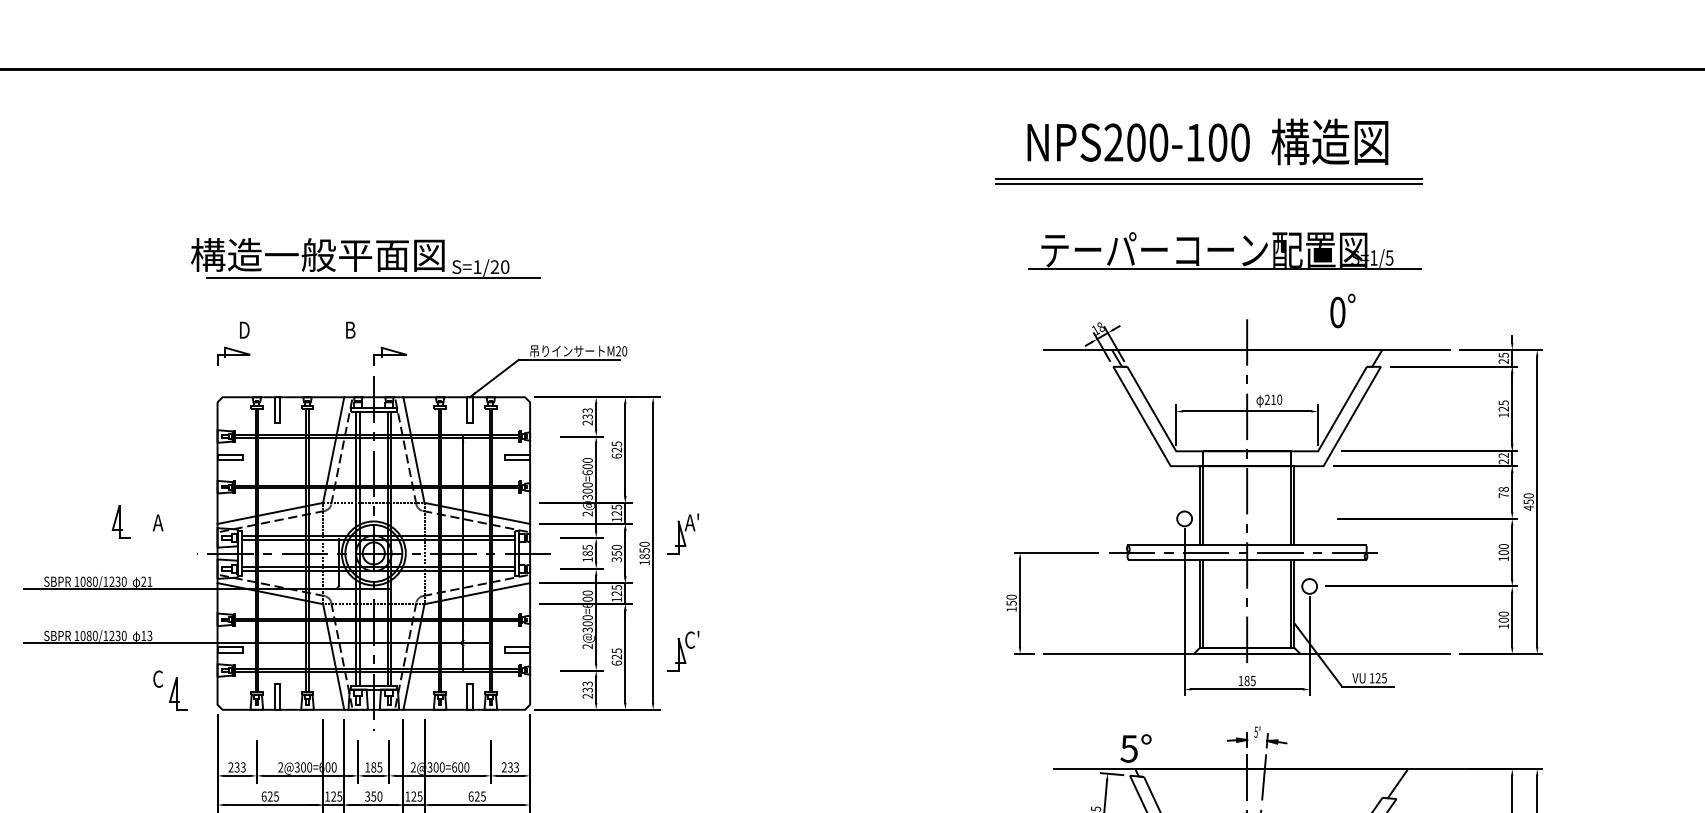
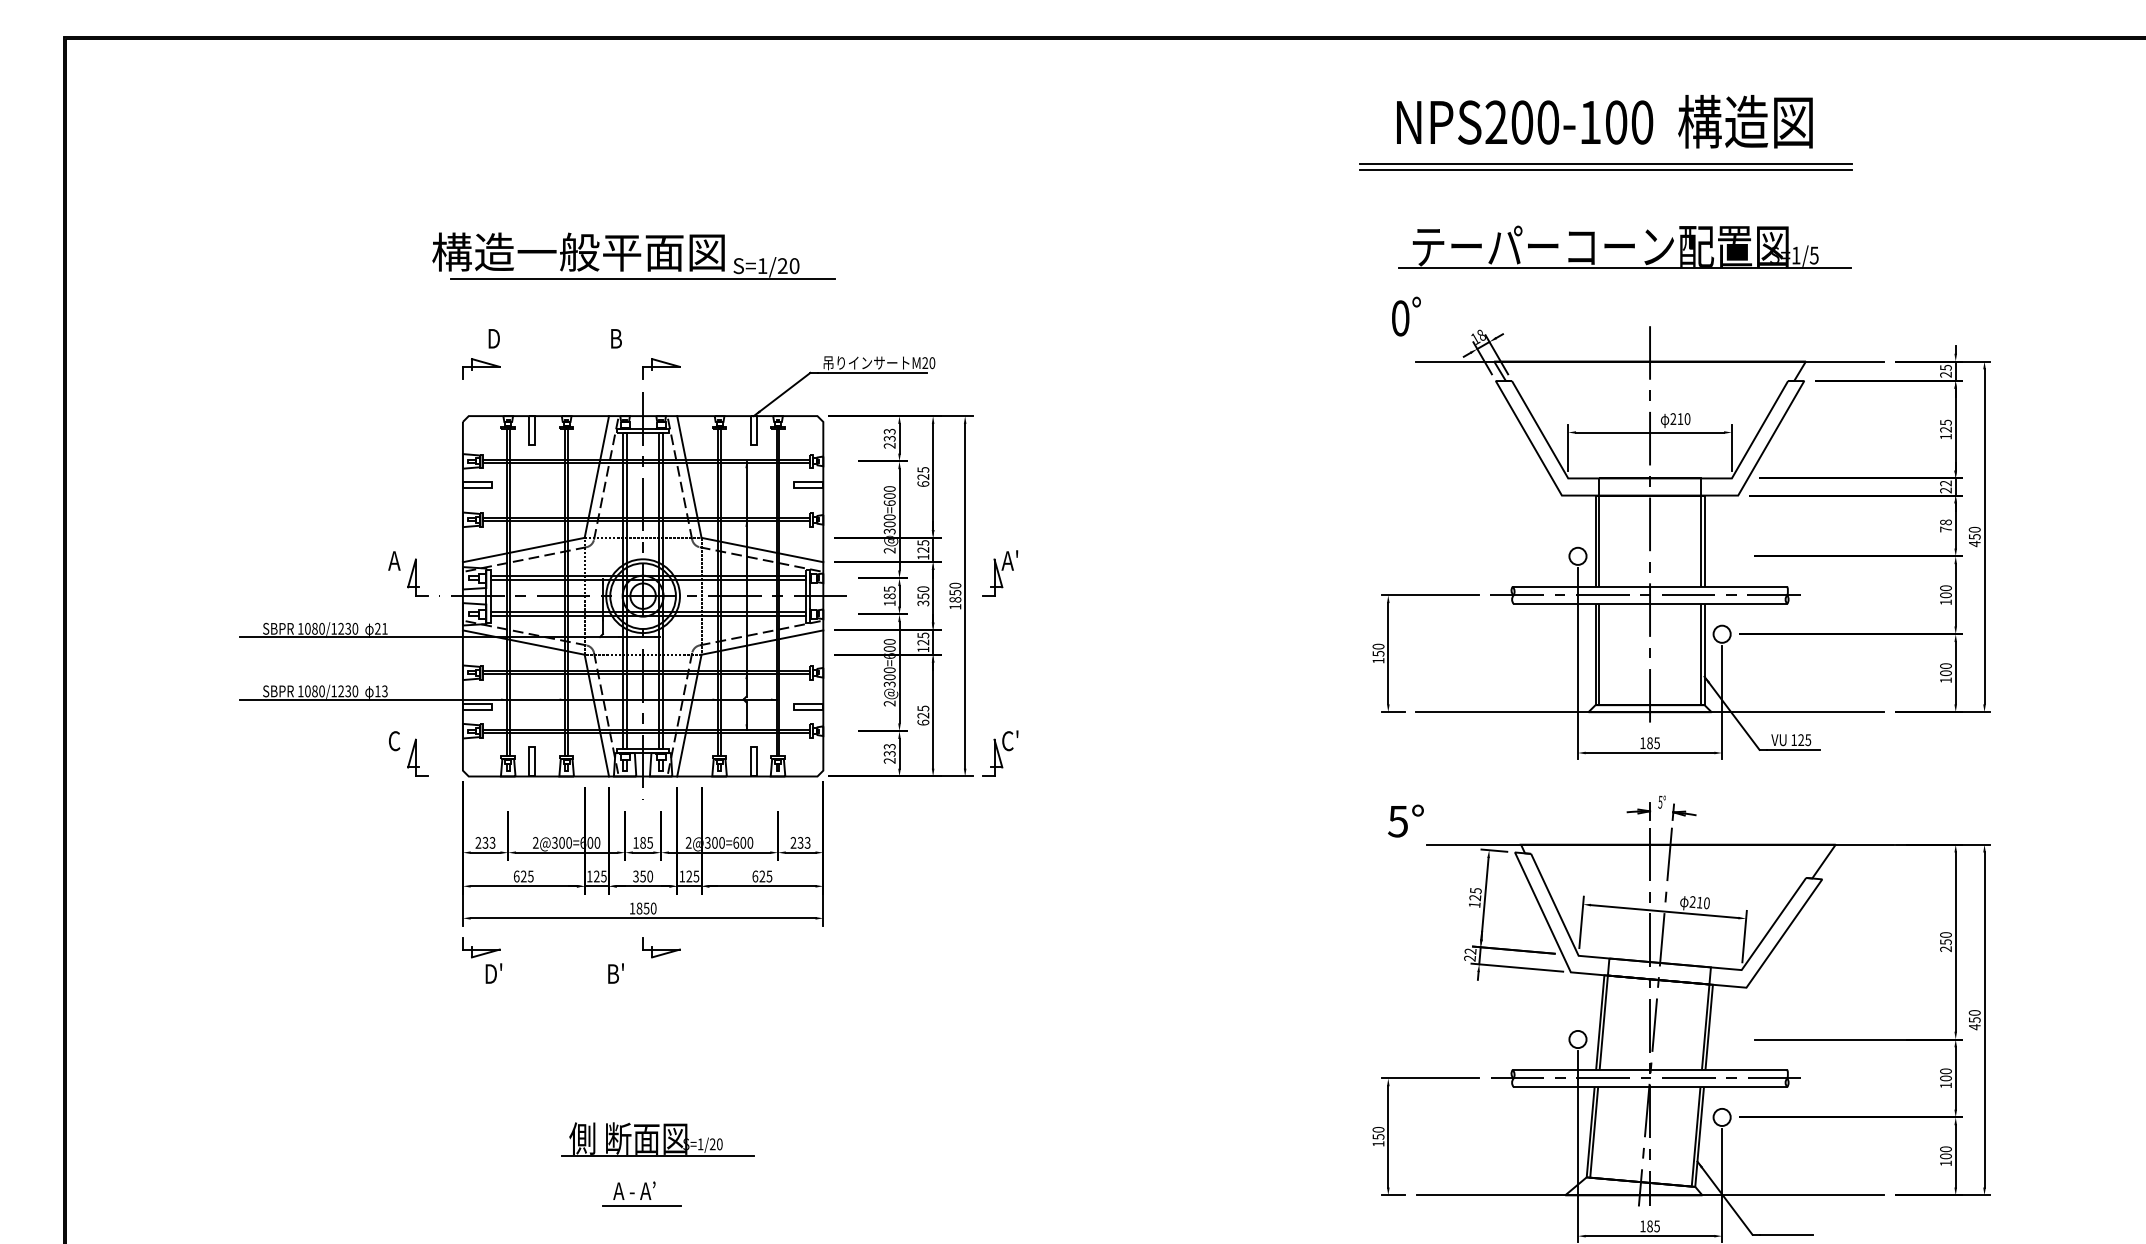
text: (1342, 310) -> (1406, 316), moved
part: (120, 521) -> (417, 577), moved
part: (683, 650) -> (1000, 753), moved
text: (1135, 747) -> (1405, 820), moved

